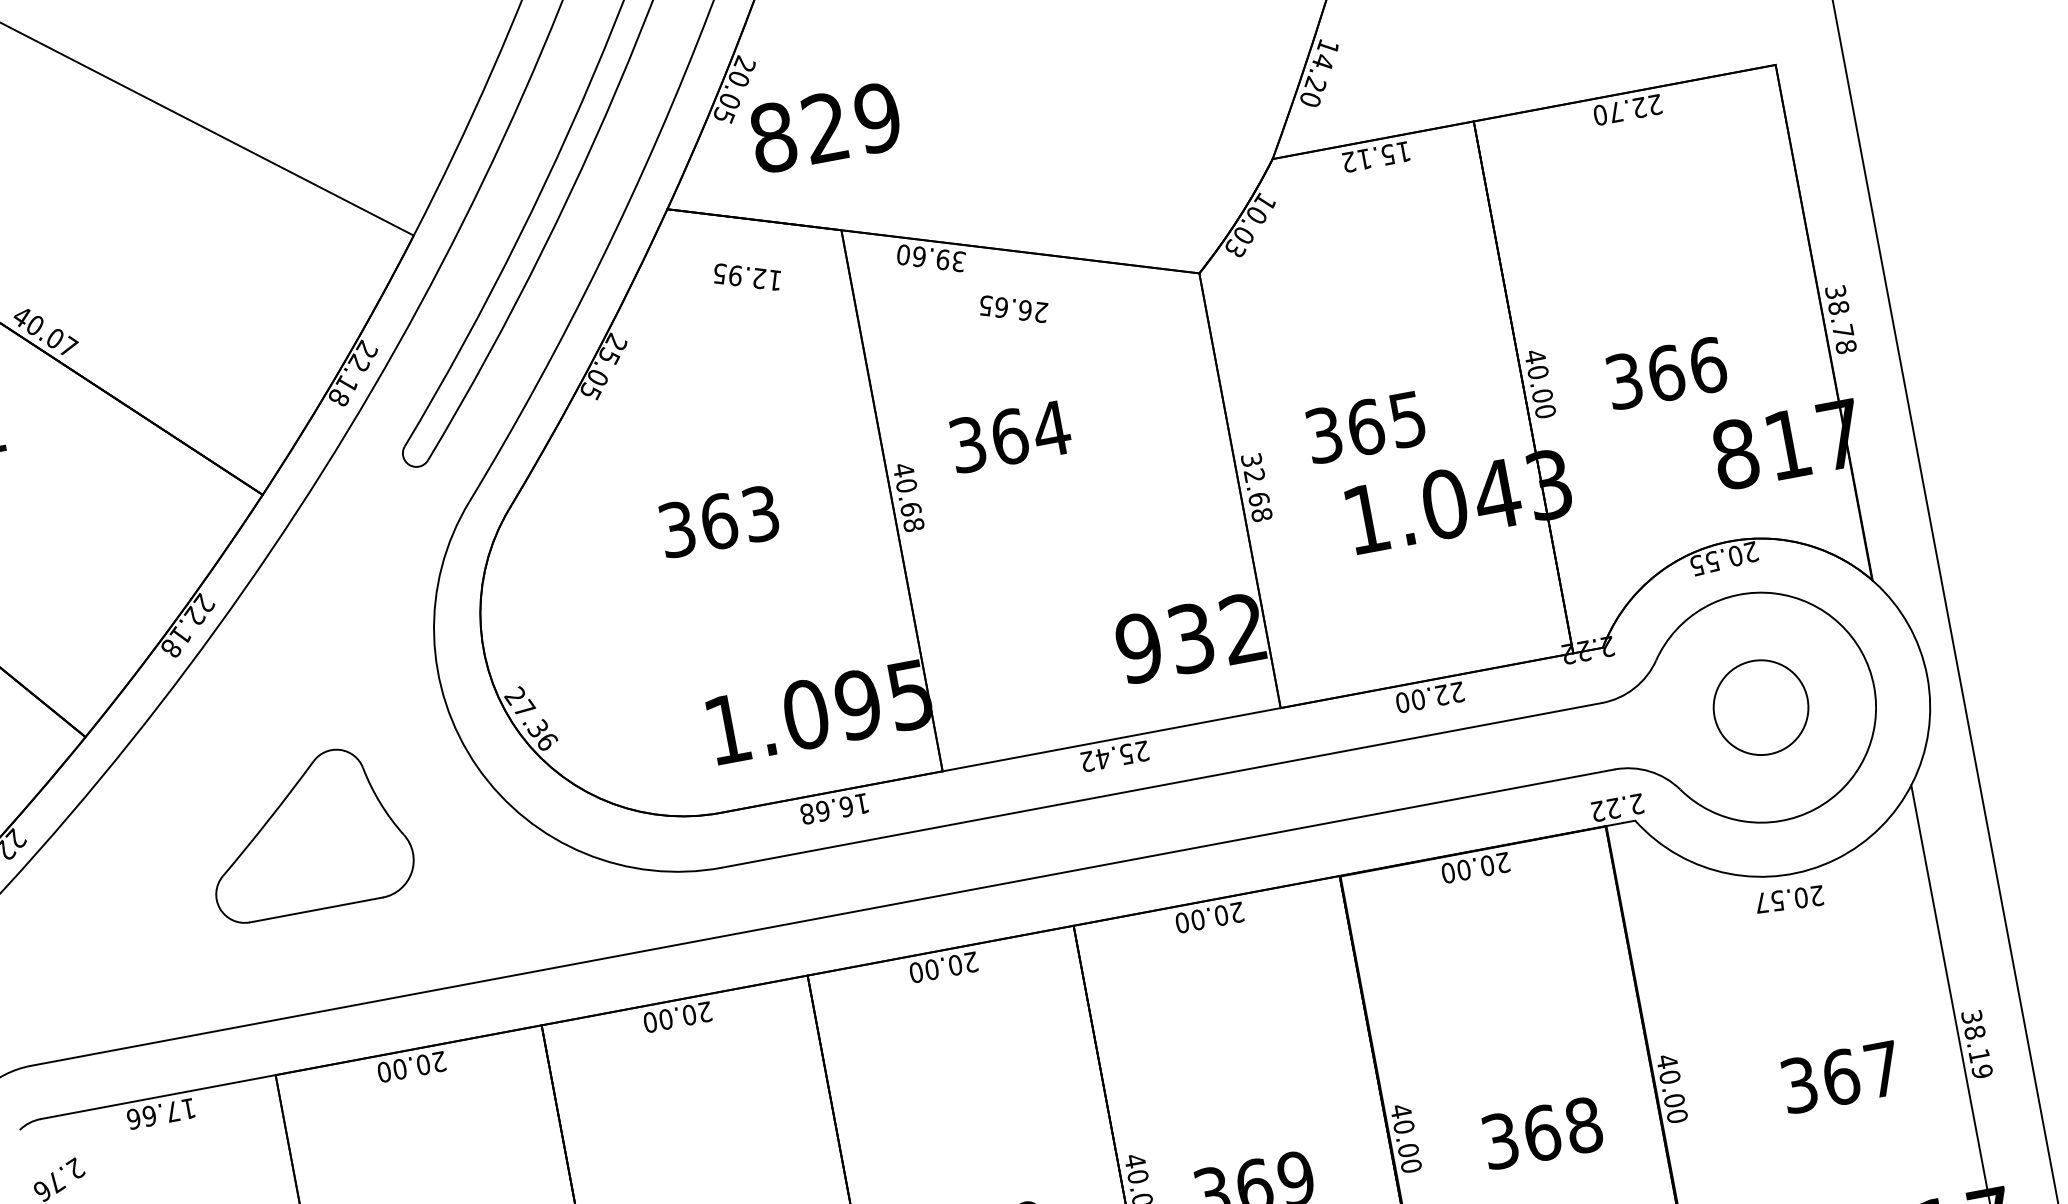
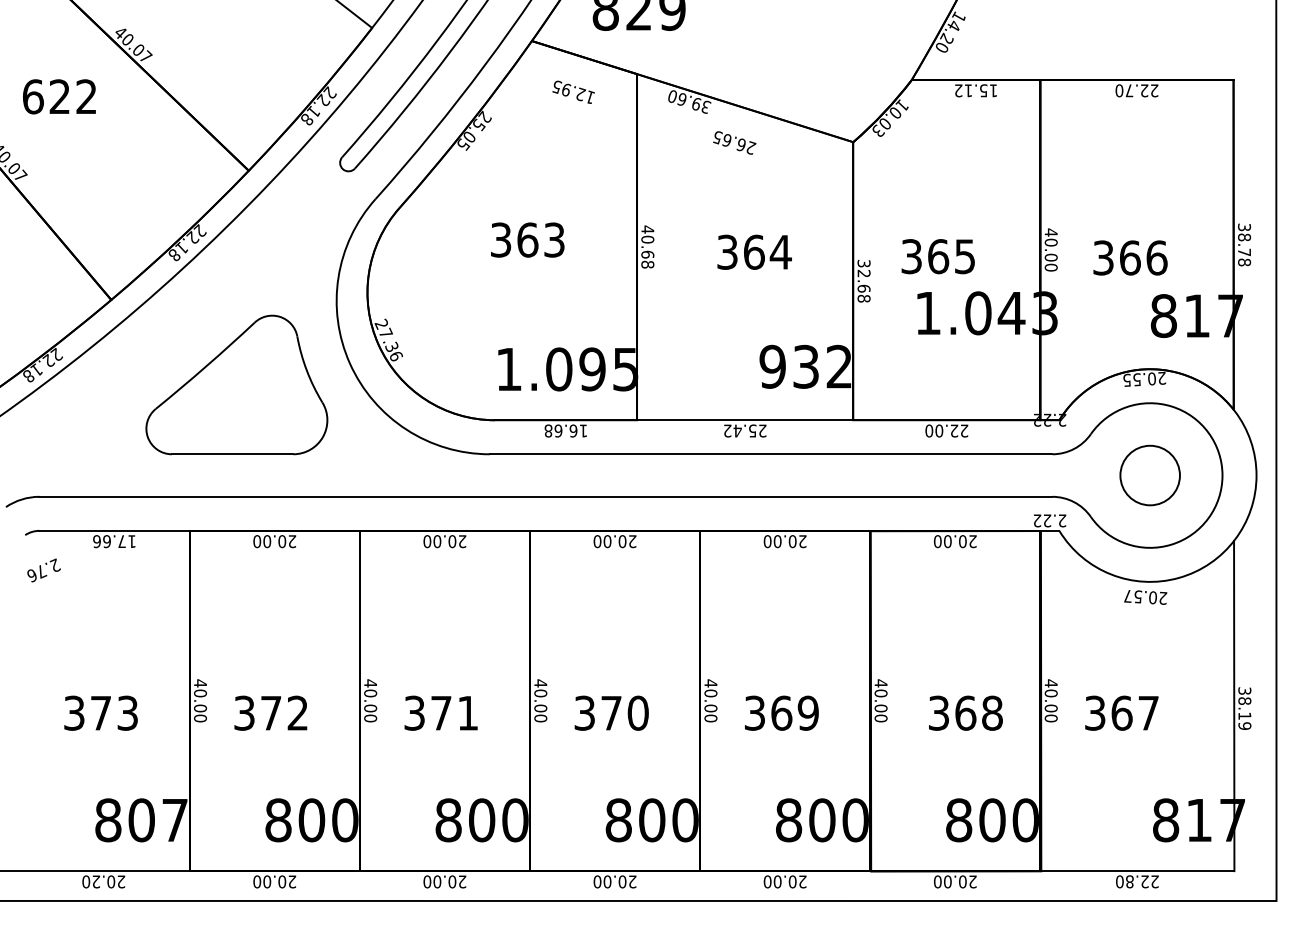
text: (1009, 435) -> (754, 251), moved
part: (305, 832) -> (236, 384), size x1.43
text: (1840, 1076) -> (1121, 712), moved

